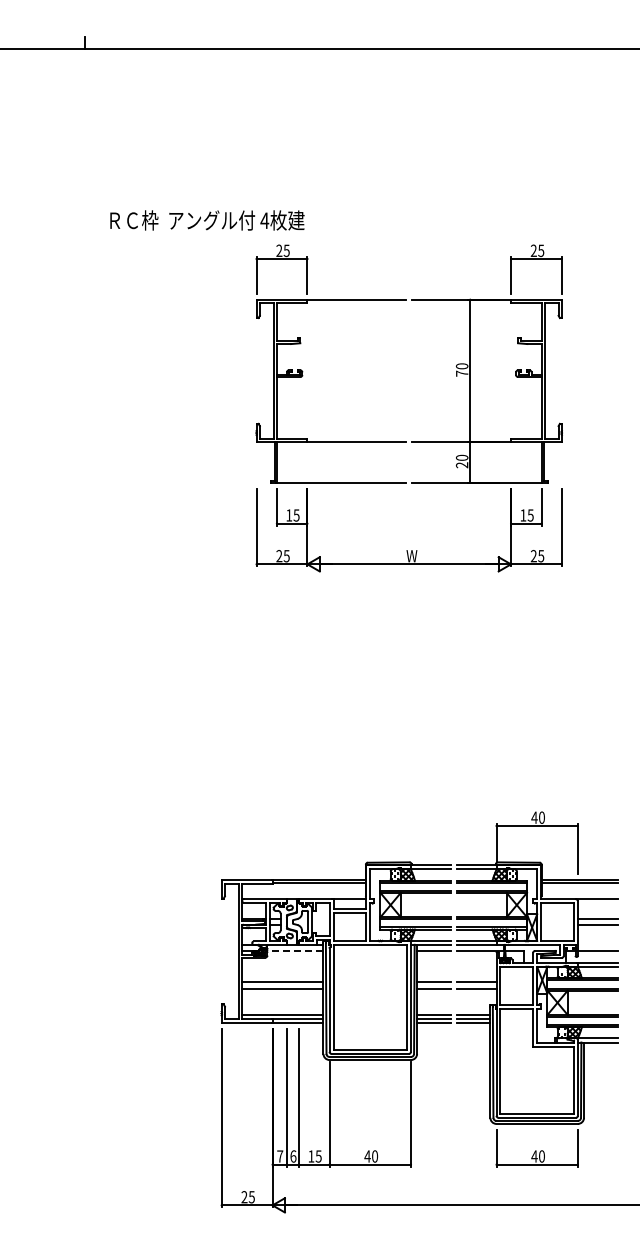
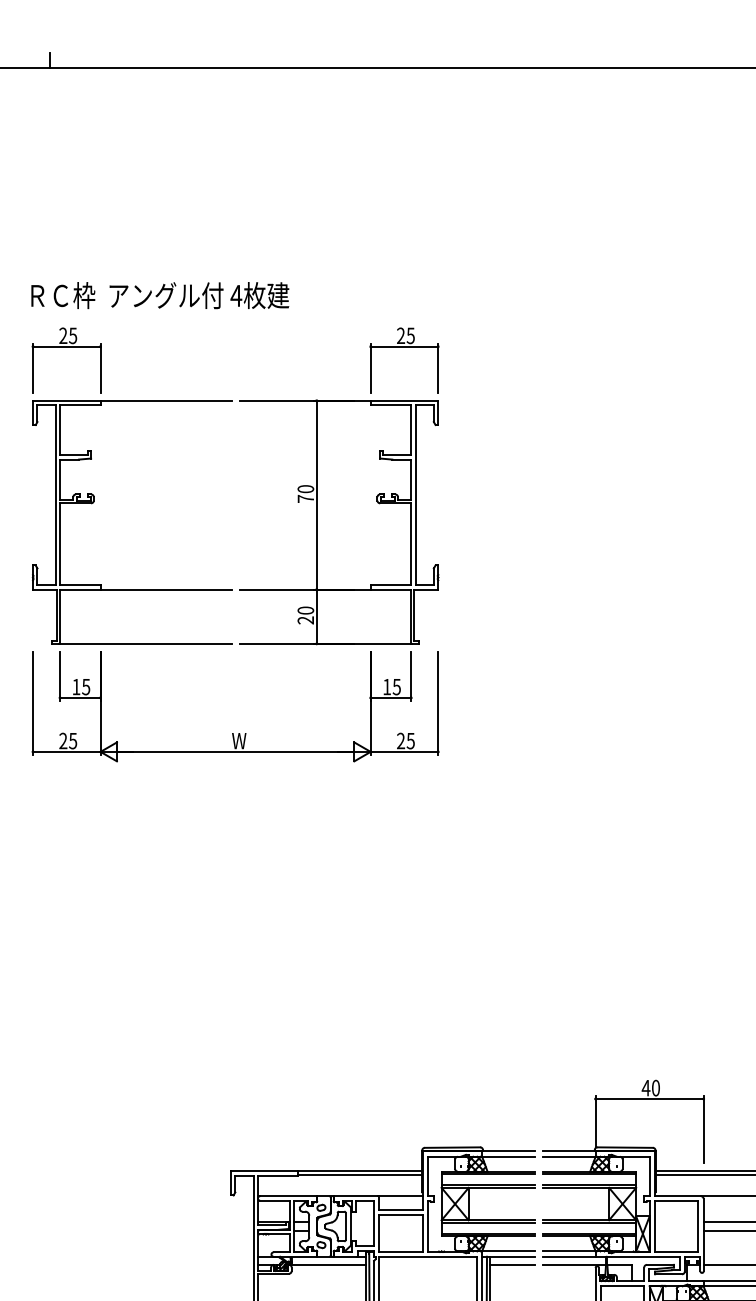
text: (207, 220) -> (160, 295), moved
part: (406, 441) -> (232, 588), moved
line: (293, 950) -> (326, 1264), dashed -> solid

